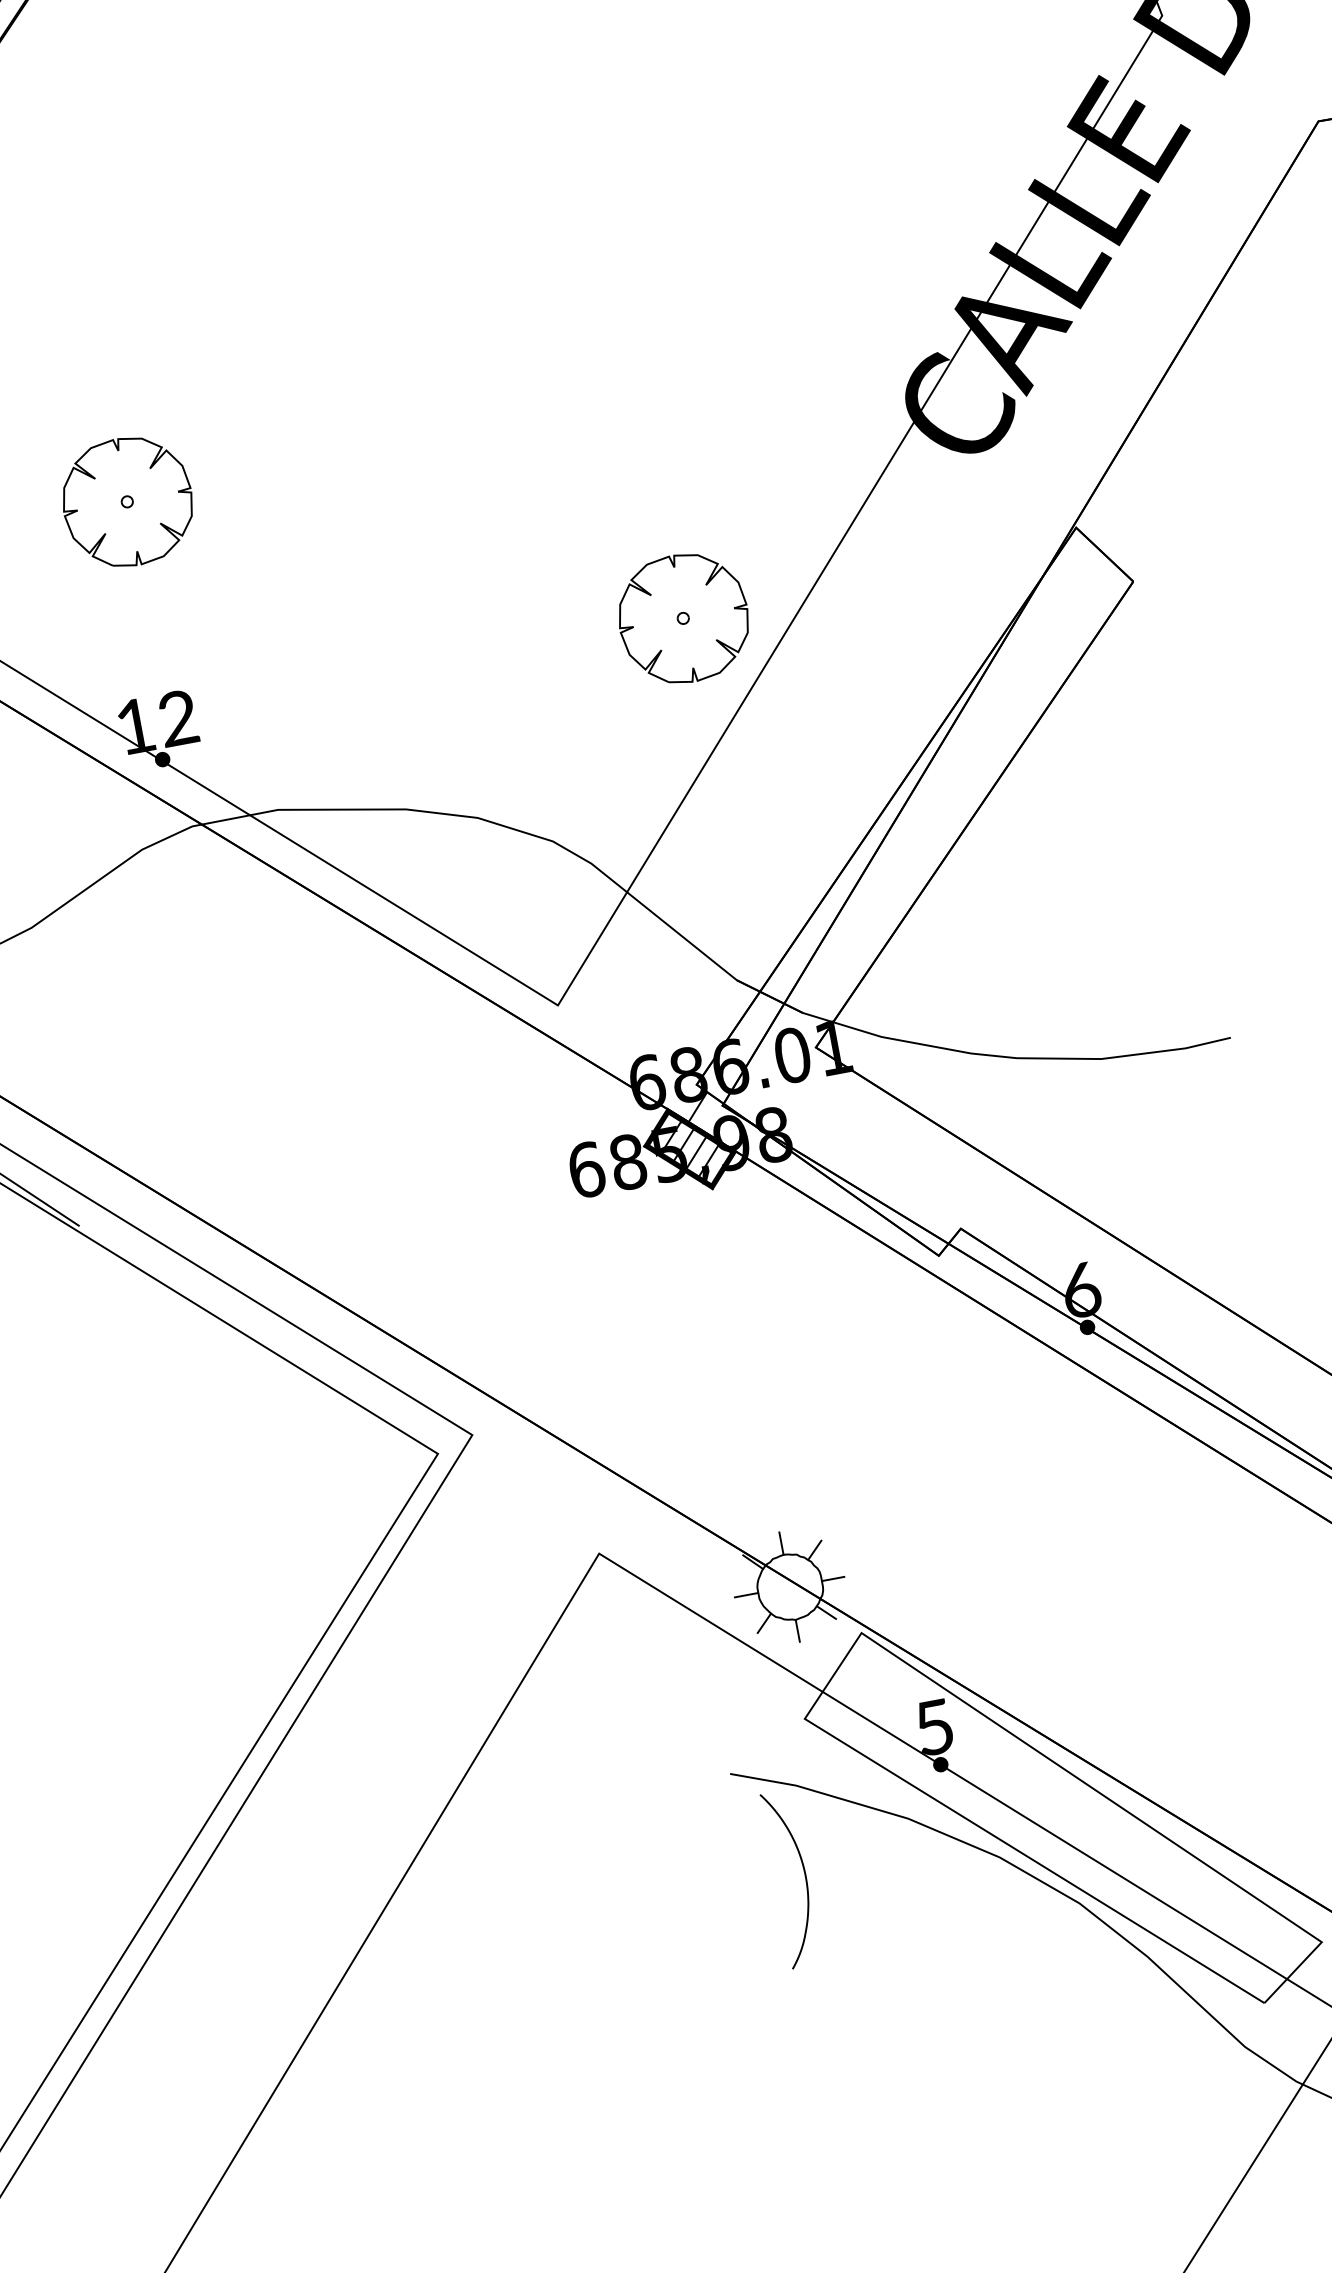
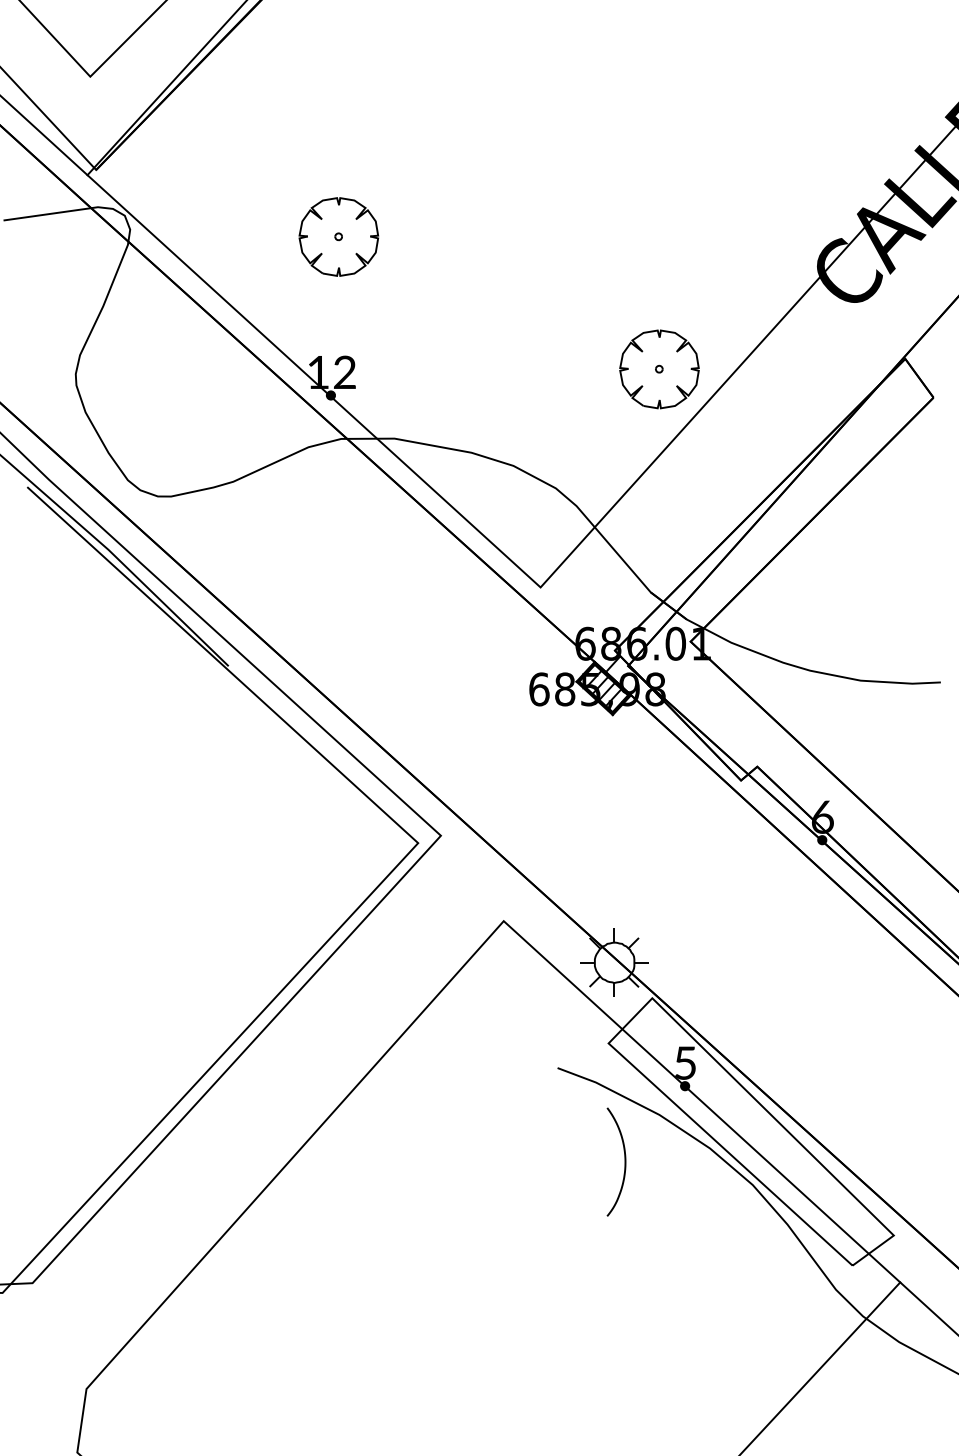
curve: (803, 1875) -> (624, 1161), moved

